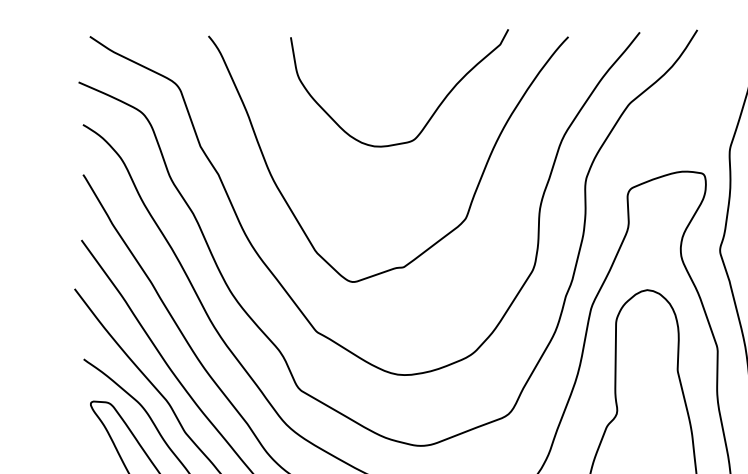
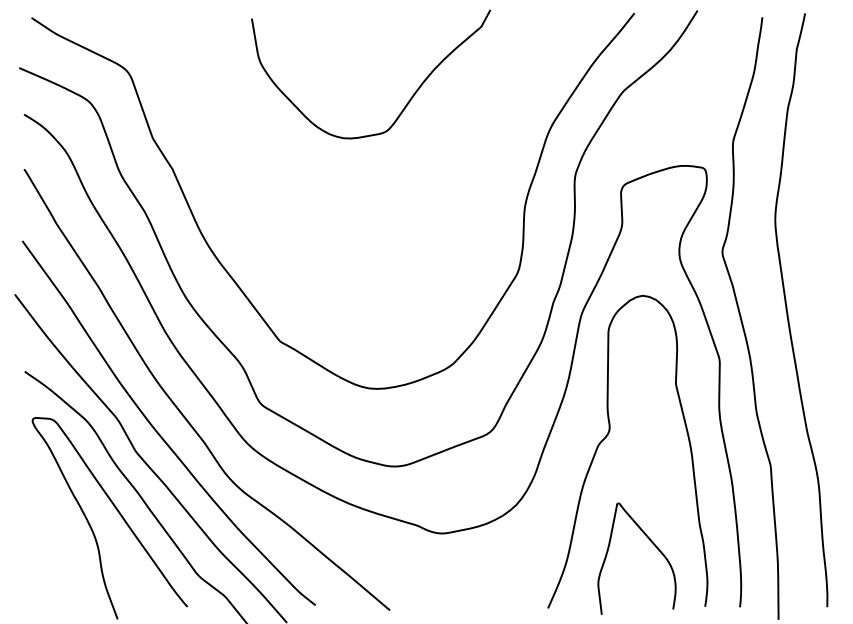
curve: (473, 193) -> (452, 189), removed

